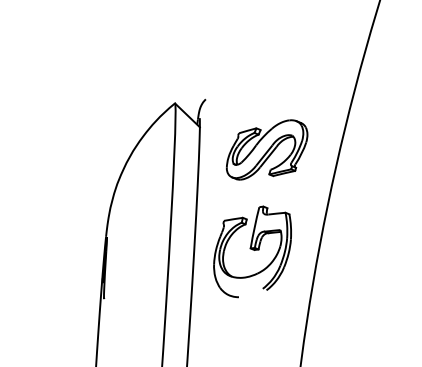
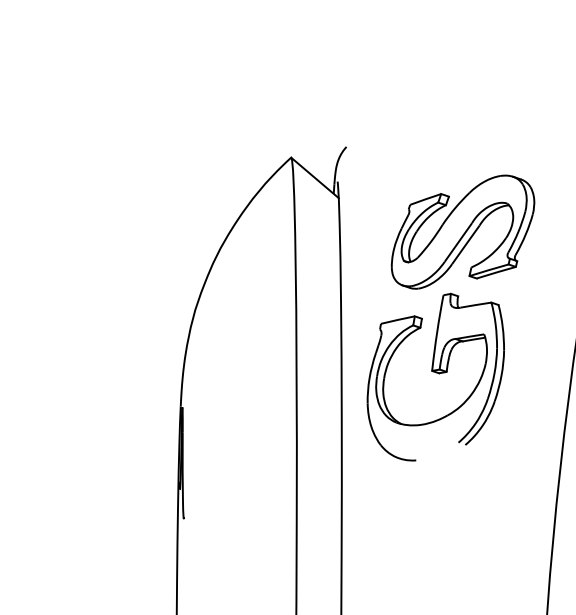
part: (252, 251) -> (435, 376), moved

